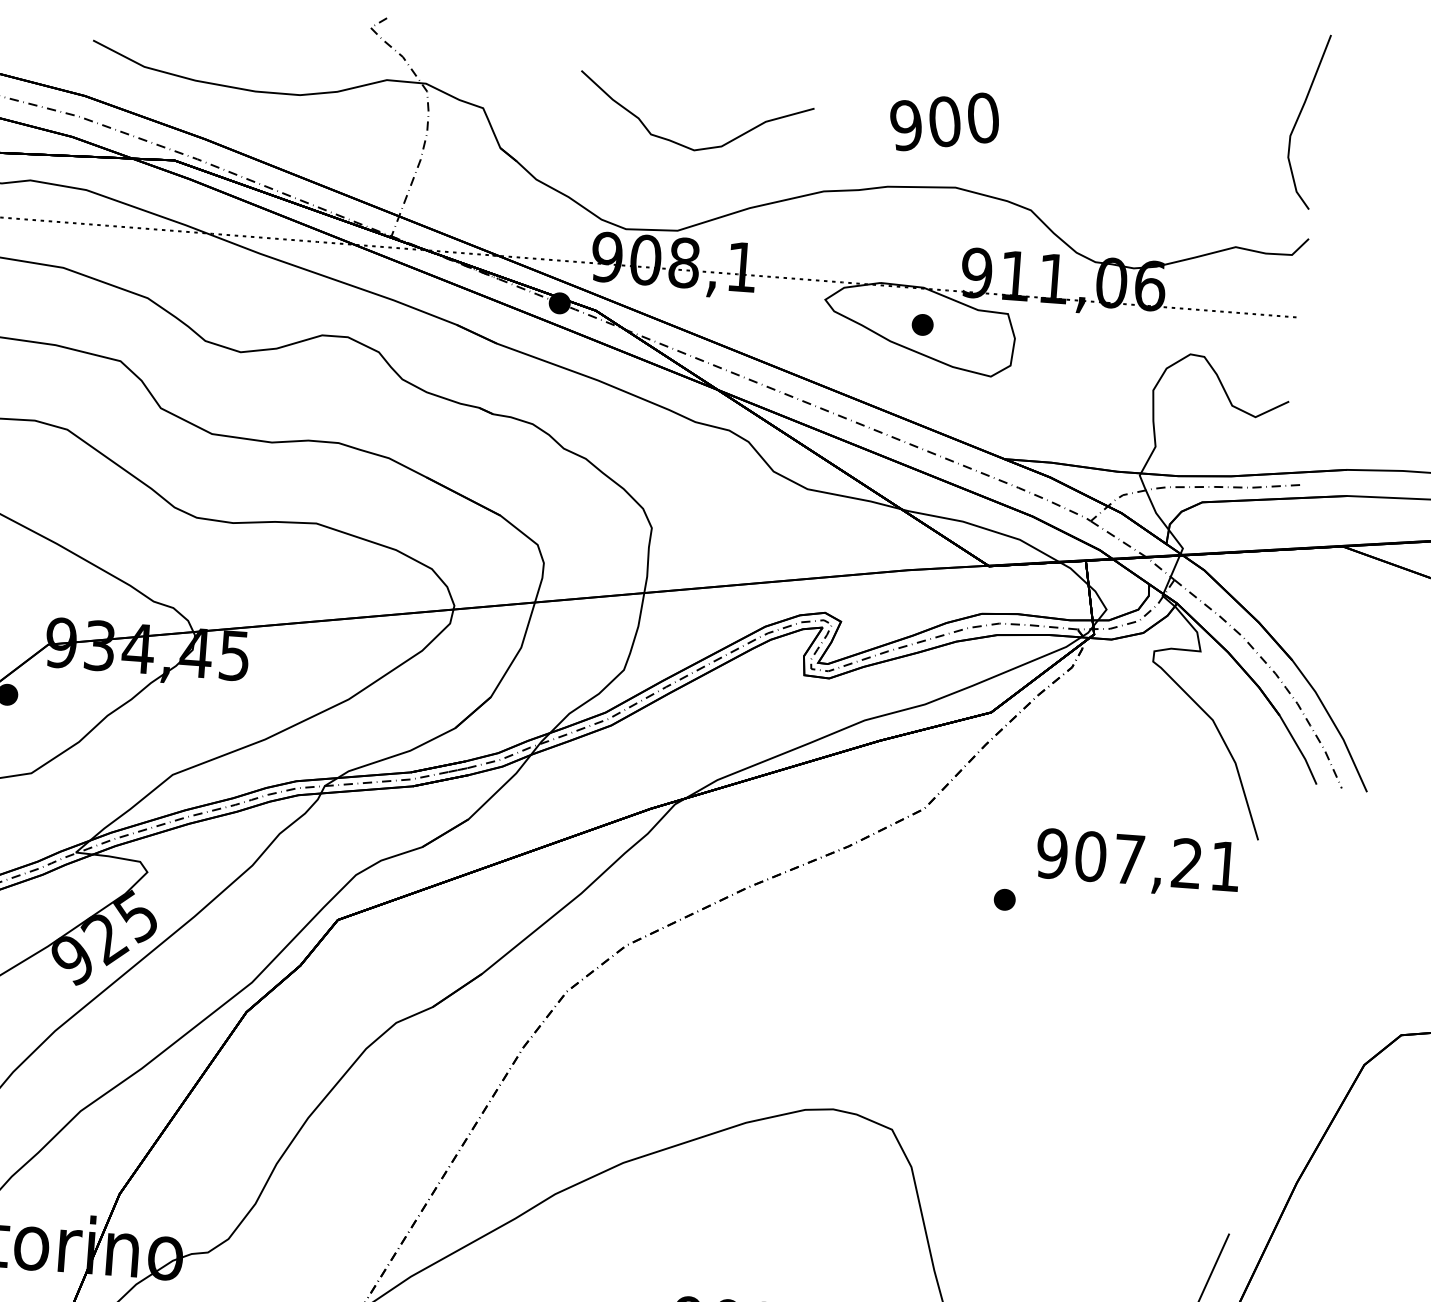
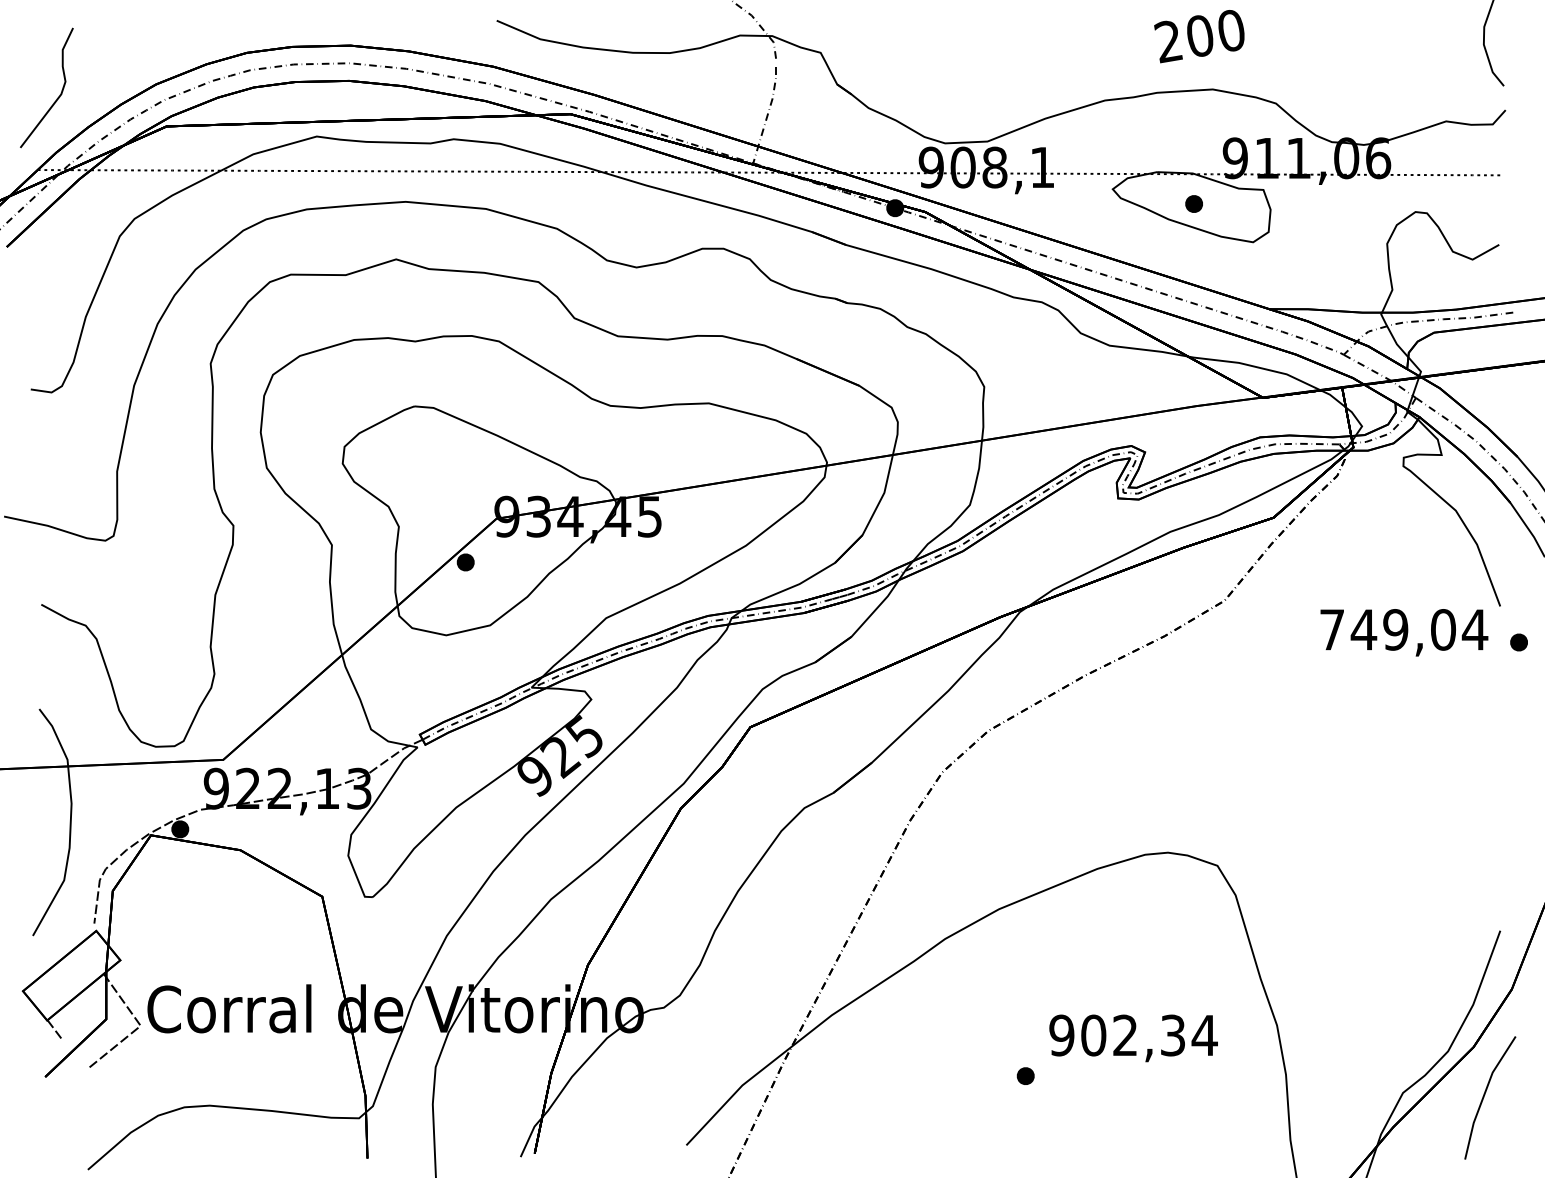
text: (906, 125) -> (1168, 41), 900 -> 200
curve: (683, 144) -> (987, 70), removed
text: (1138, 859) -> (1403, 629), 907,21 -> 749,04
part: (1004, 899) -> (1518, 642), moved

